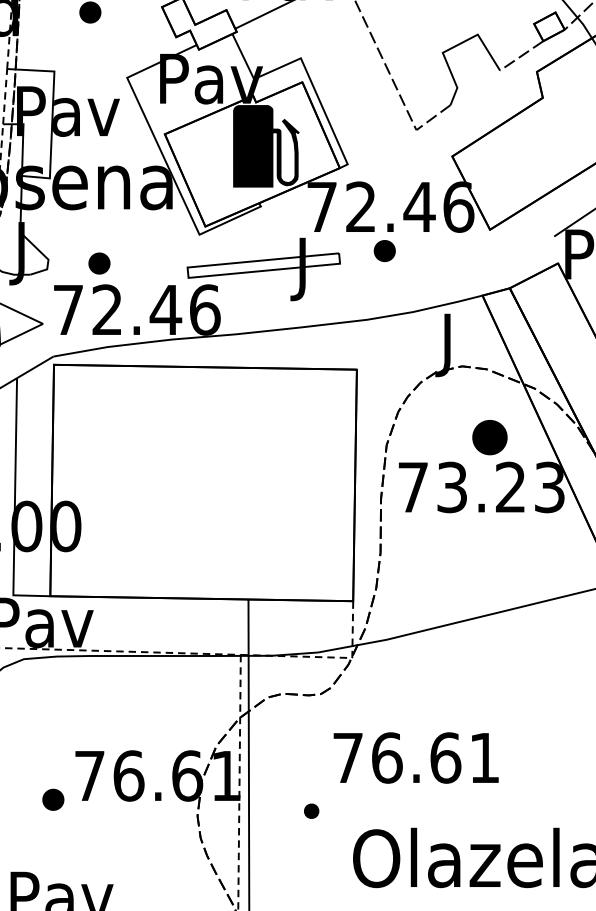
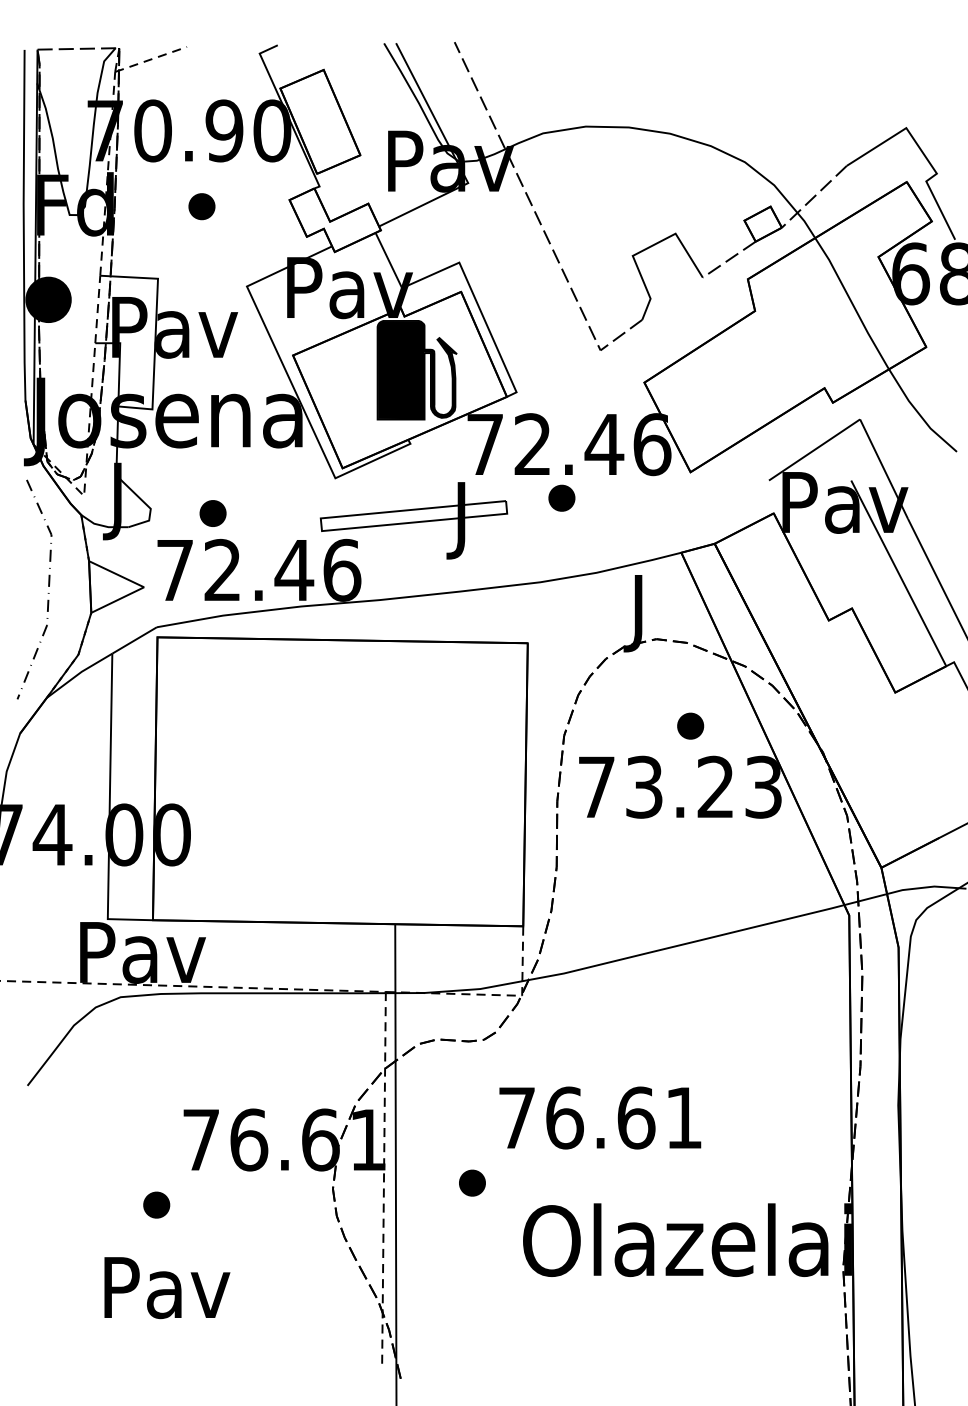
part: (490, 436) -> (690, 725), size x0.62
part: (53, 799) -> (156, 1204), moved
part: (311, 810) -> (472, 1182), size x1.43

